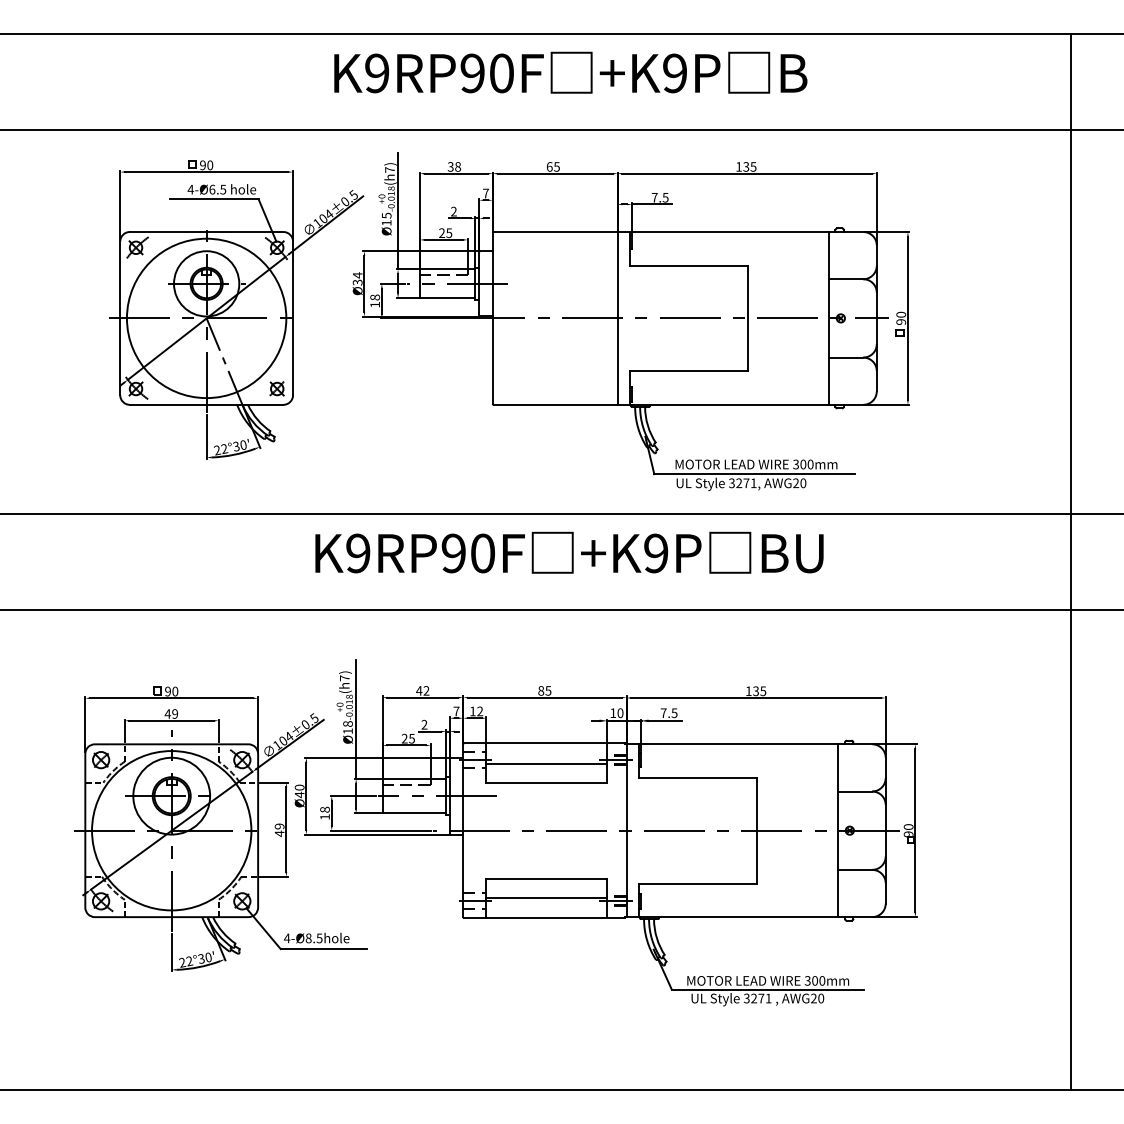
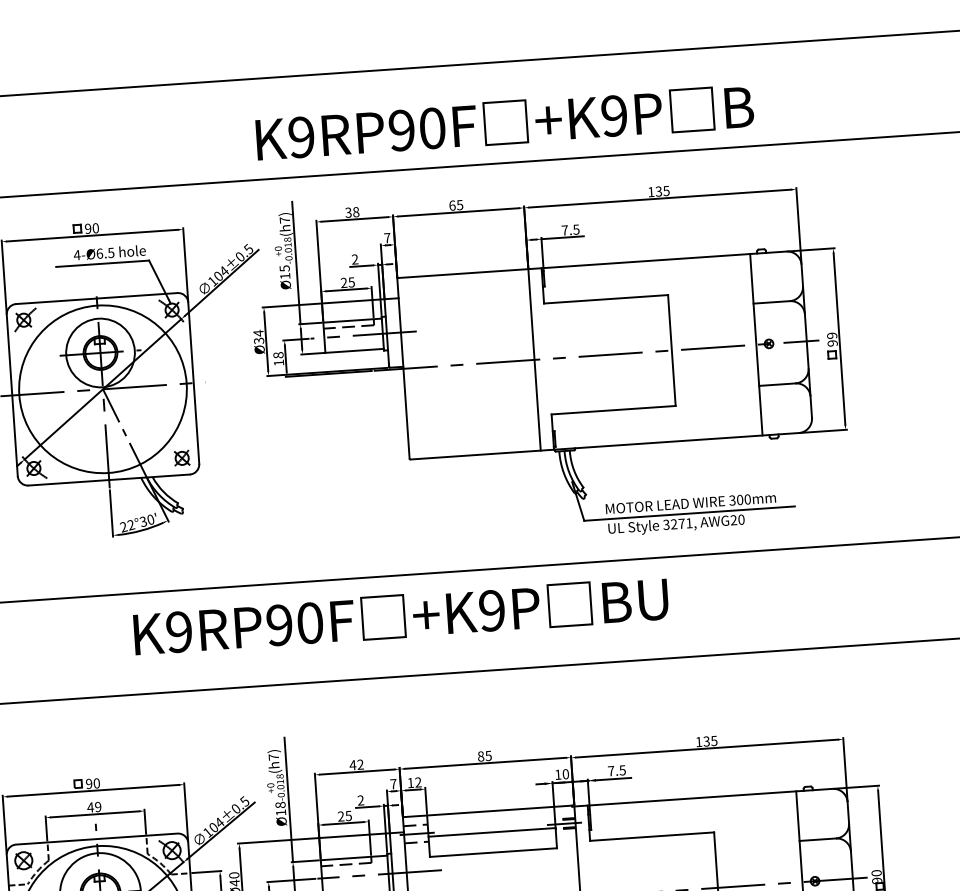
text: (570, 72) -> (504, 122), moved
text: (901, 314) -> (832, 335), 90 -> 99
text: (569, 552) -> (401, 615), moved

